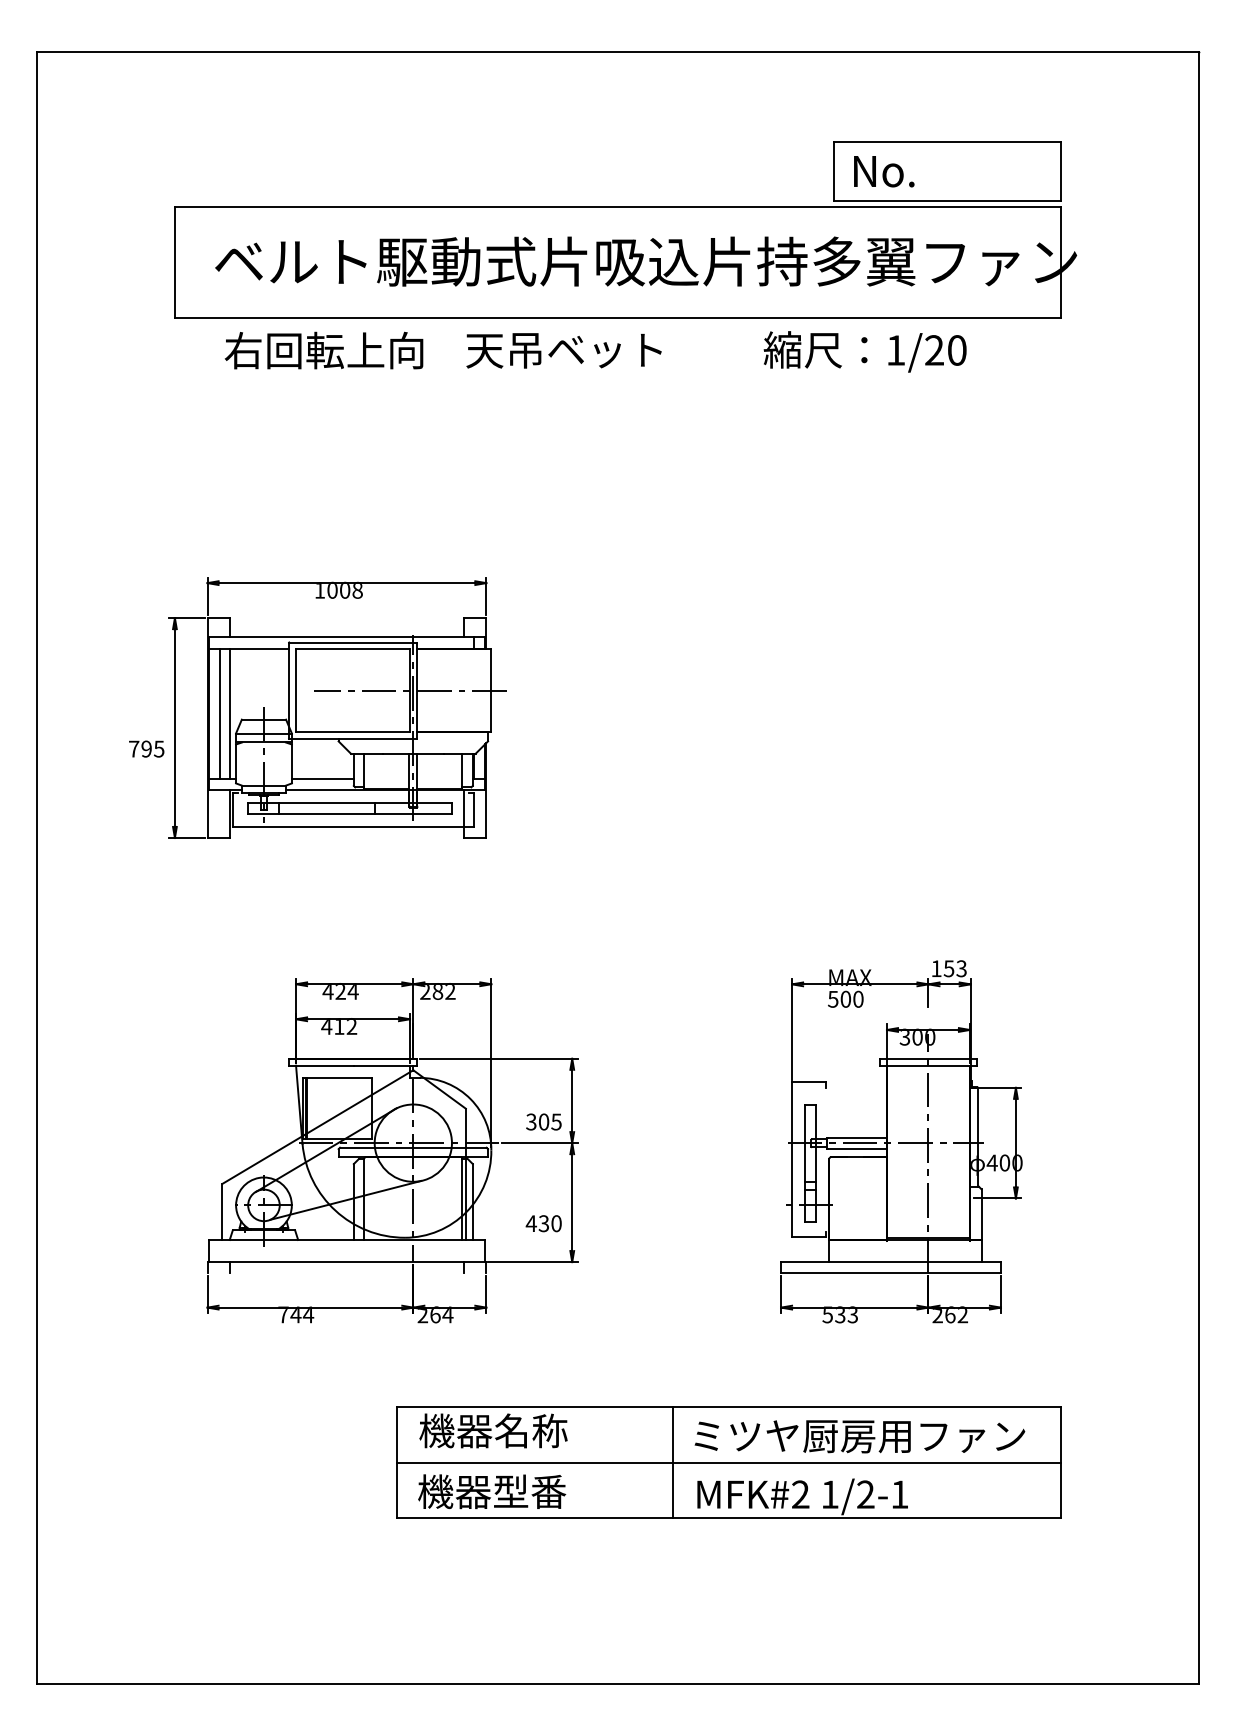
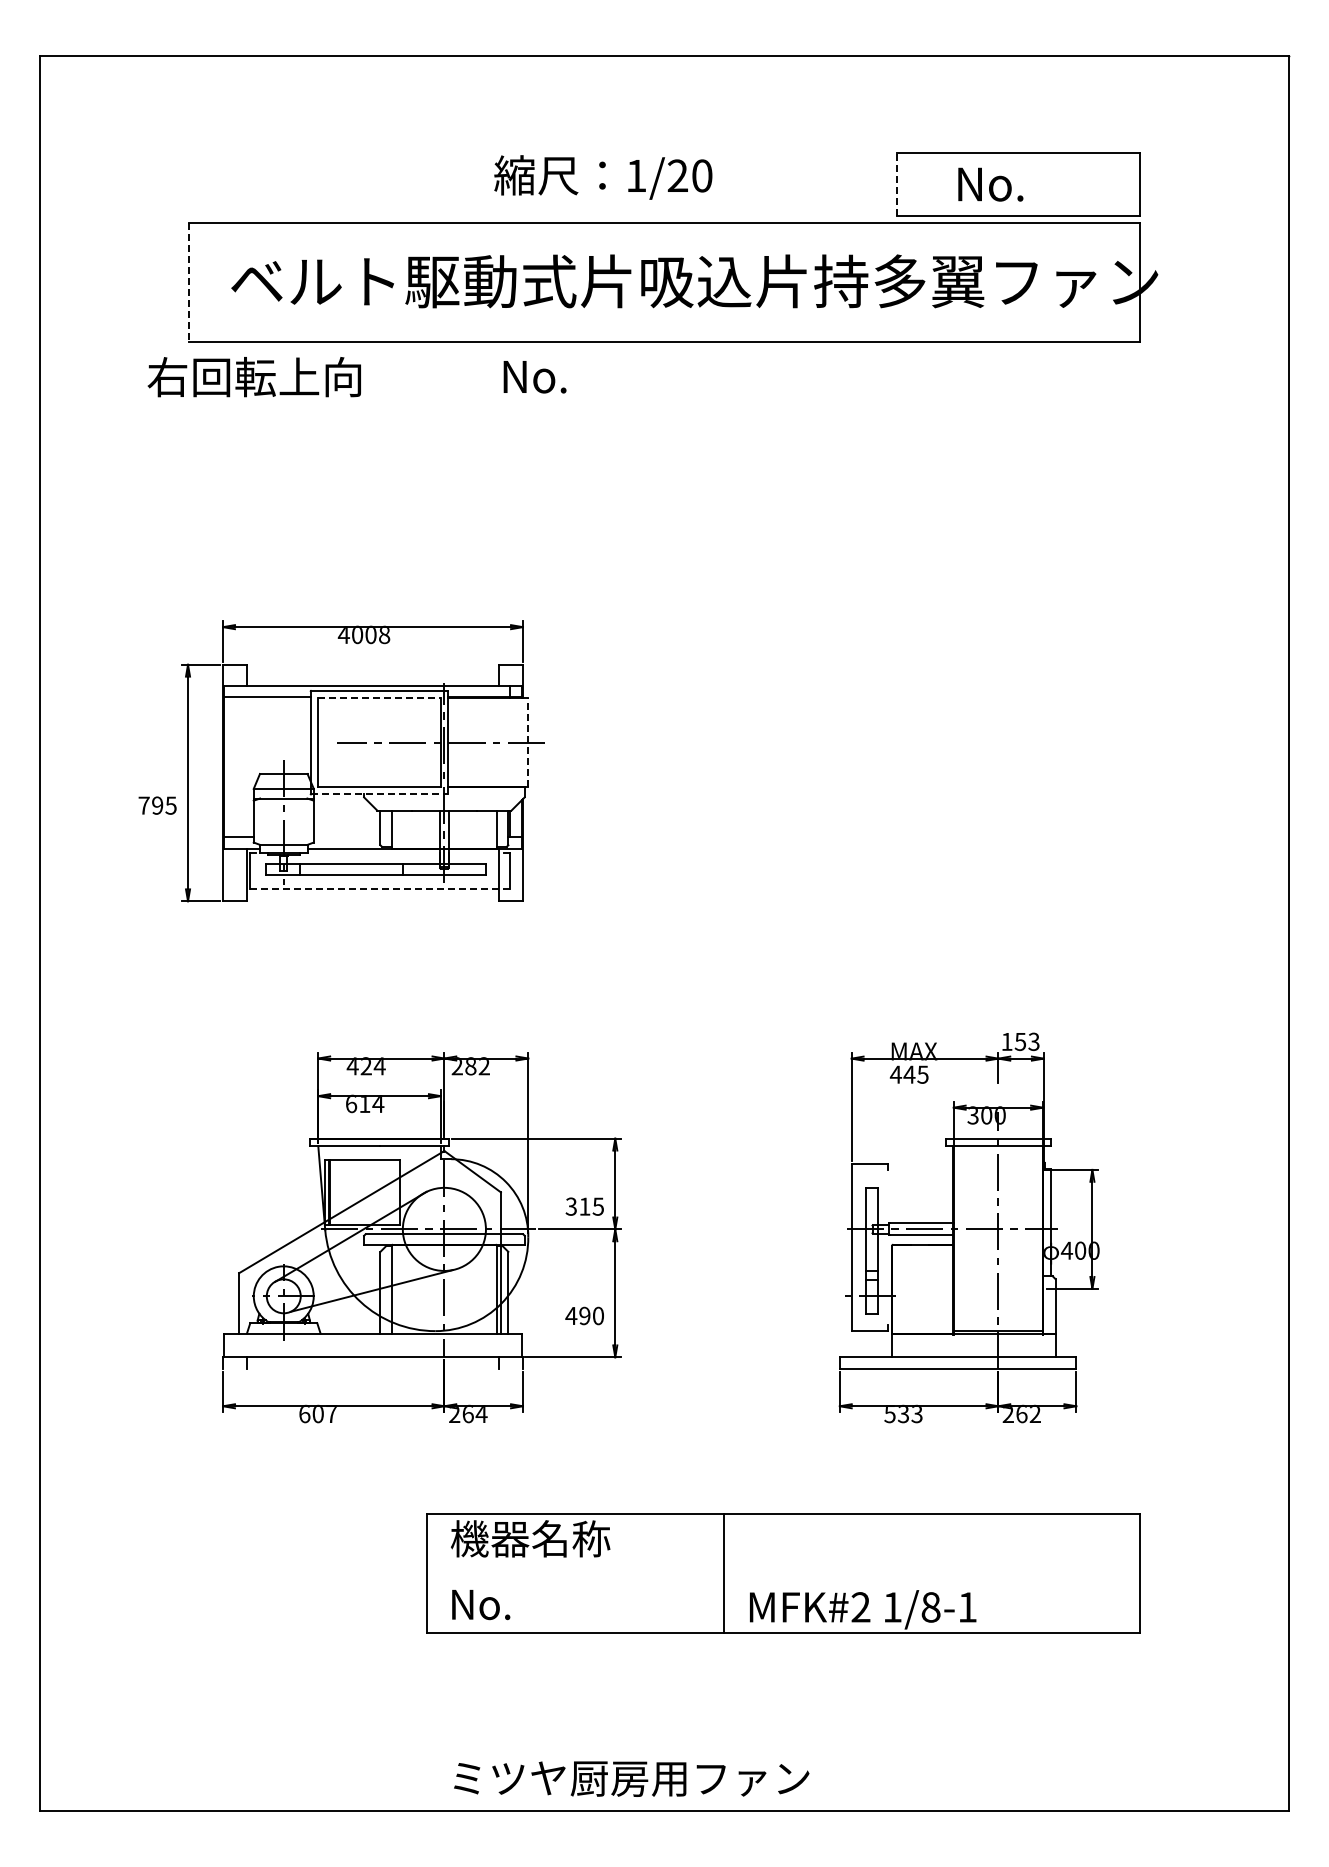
line: (833, 171) -> (896, 184), solid -> dashed
text: (883, 171) -> (990, 184), moved
line: (175, 262) -> (188, 282), solid -> dashed
text: (323, 350) -> (253, 377), moved
text: (564, 350) -> (606, 377), 天吊ベット -> No.
text: (865, 351) -> (603, 177), moved
text: (319, 590) -> (343, 635), 1008 -> 4008
line: (353, 649) -> (380, 698), solid -> dashed
line: (491, 690) -> (528, 742), solid -> dashed
line: (220, 713) -> (236, 767), removed
line: (229, 713) -> (246, 767), removed
line: (352, 738) -> (379, 794), solid -> dashed
line: (322, 778) -> (346, 837), removed
line: (353, 827) -> (380, 889), solid -> dashed
text: (844, 999) -> (908, 1074), 500 -> 445
text: (339, 1026) -> (364, 1103), 412 -> 614
text: (543, 1121) -> (584, 1206), 305 -> 315
text: (543, 1224) -> (584, 1316), 430 -> 490
text: (296, 1314) -> (318, 1413), 744 -> 607
text: (859, 1436) -> (631, 1778), moved
line: (728, 1463) -> (783, 1573), removed
text: (491, 1491) -> (528, 1603), 機器型番 -> No.
text: (865, 1494) -> (930, 1607), 1/2-1 -> 1/8-1

